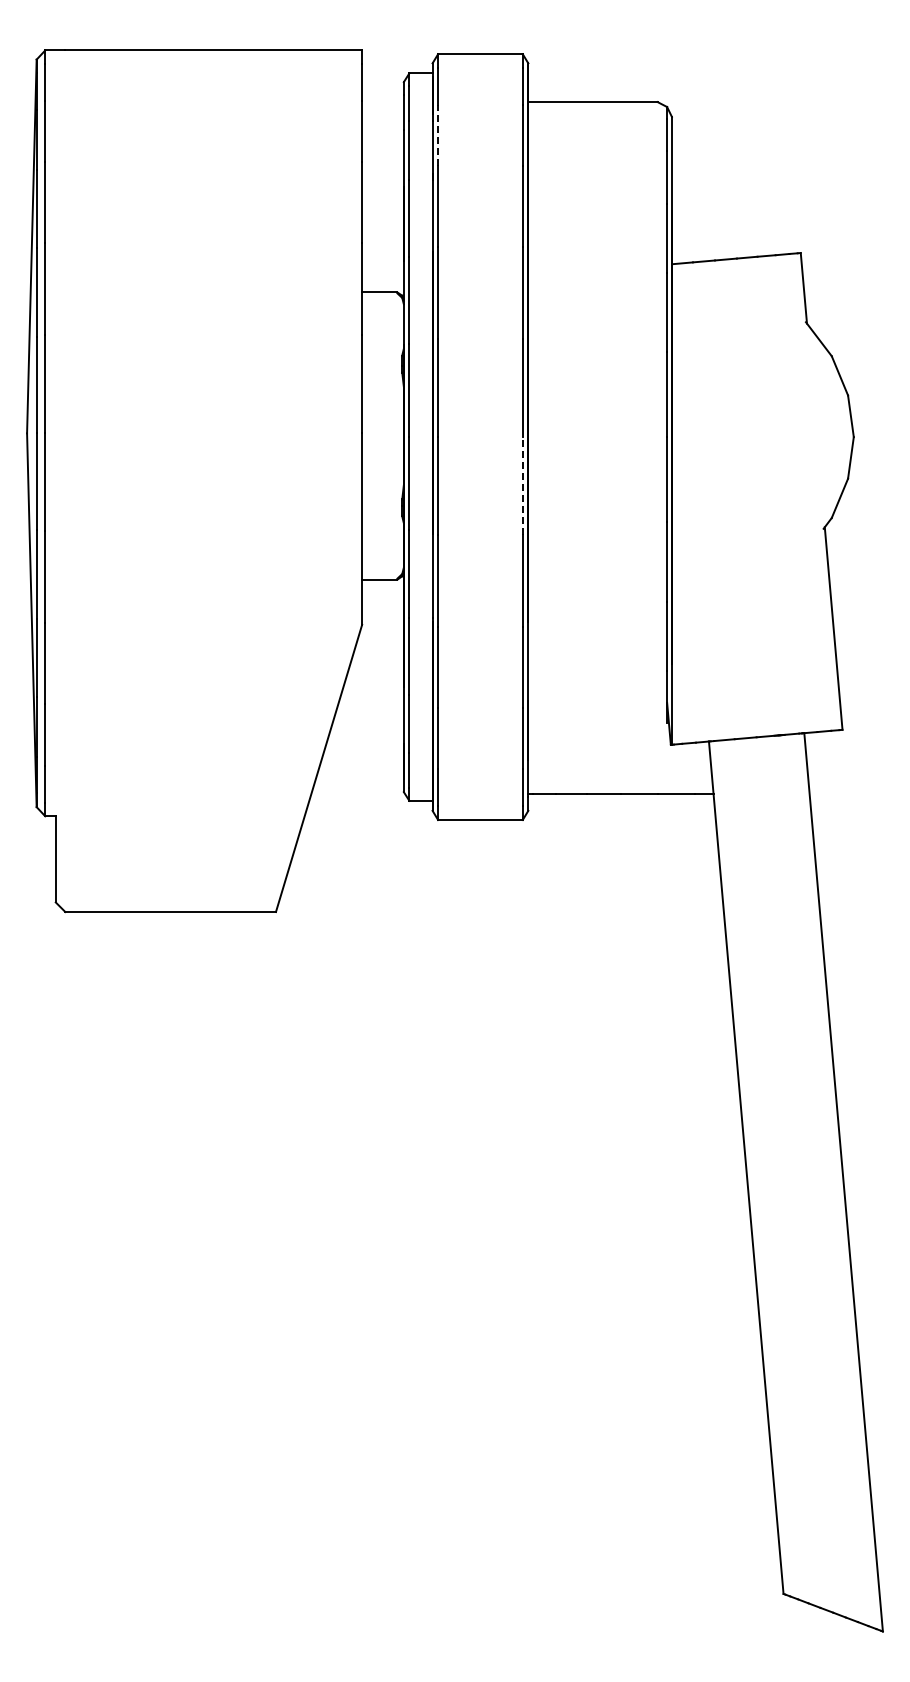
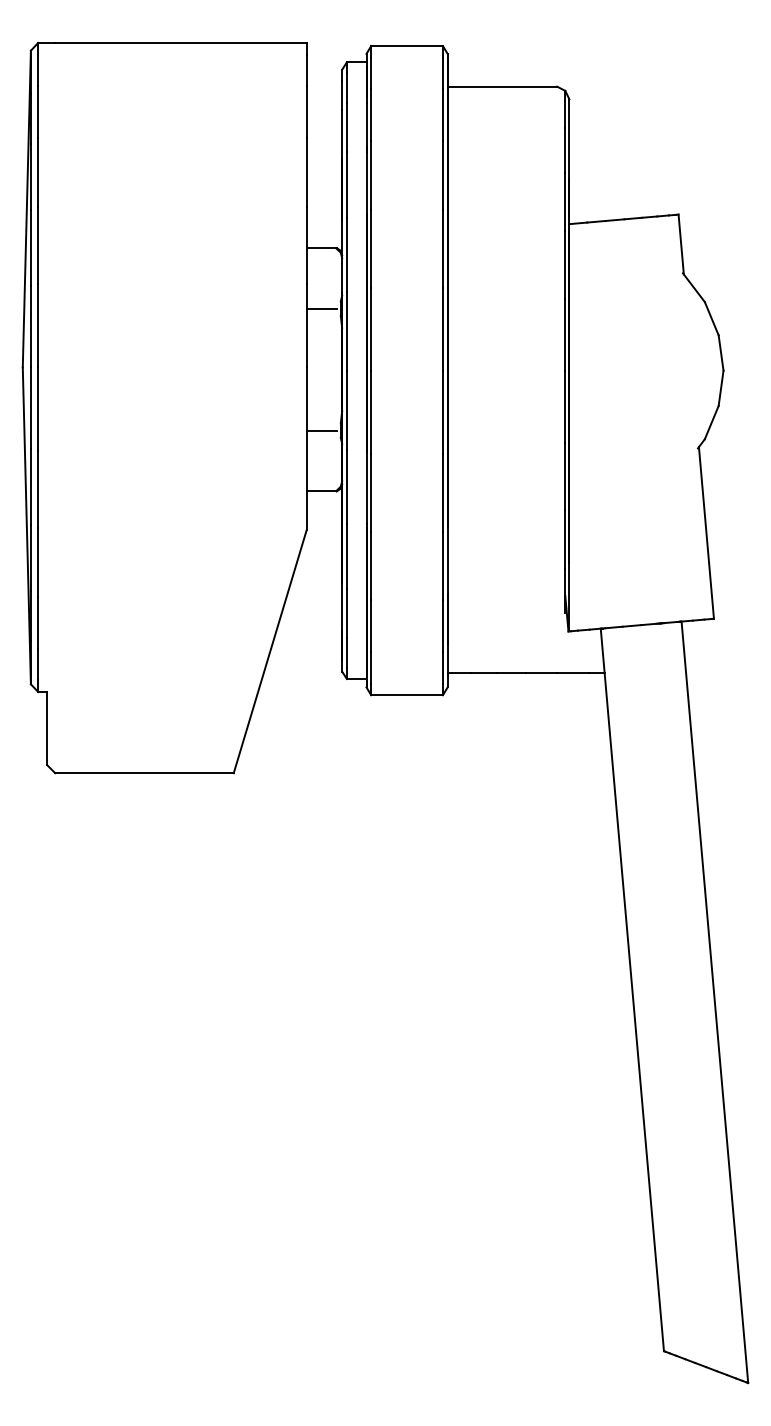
line: (438, 135) -> (371, 115), dashed -> solid
line: (379, 364) -> (321, 309), added
line: (522, 485) -> (442, 411), dashed -> solid
line: (379, 507) -> (321, 430), added

